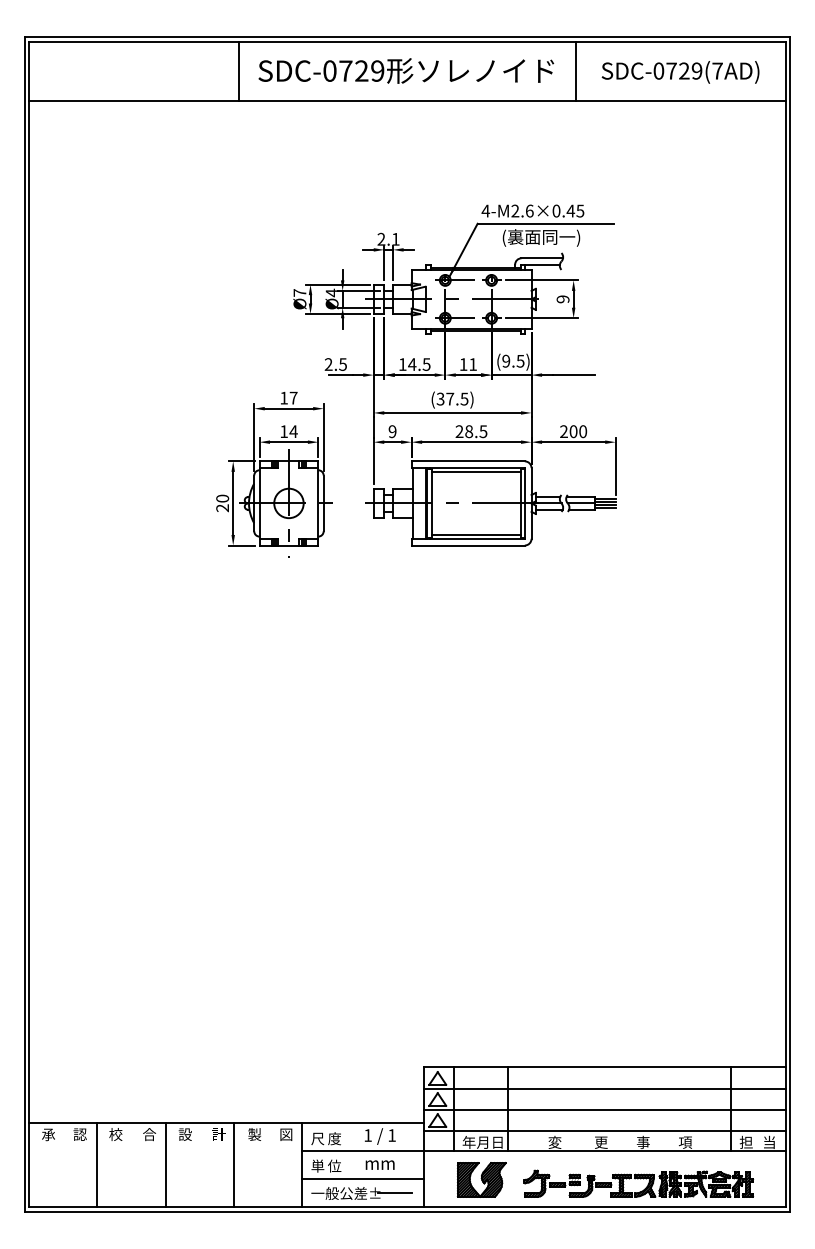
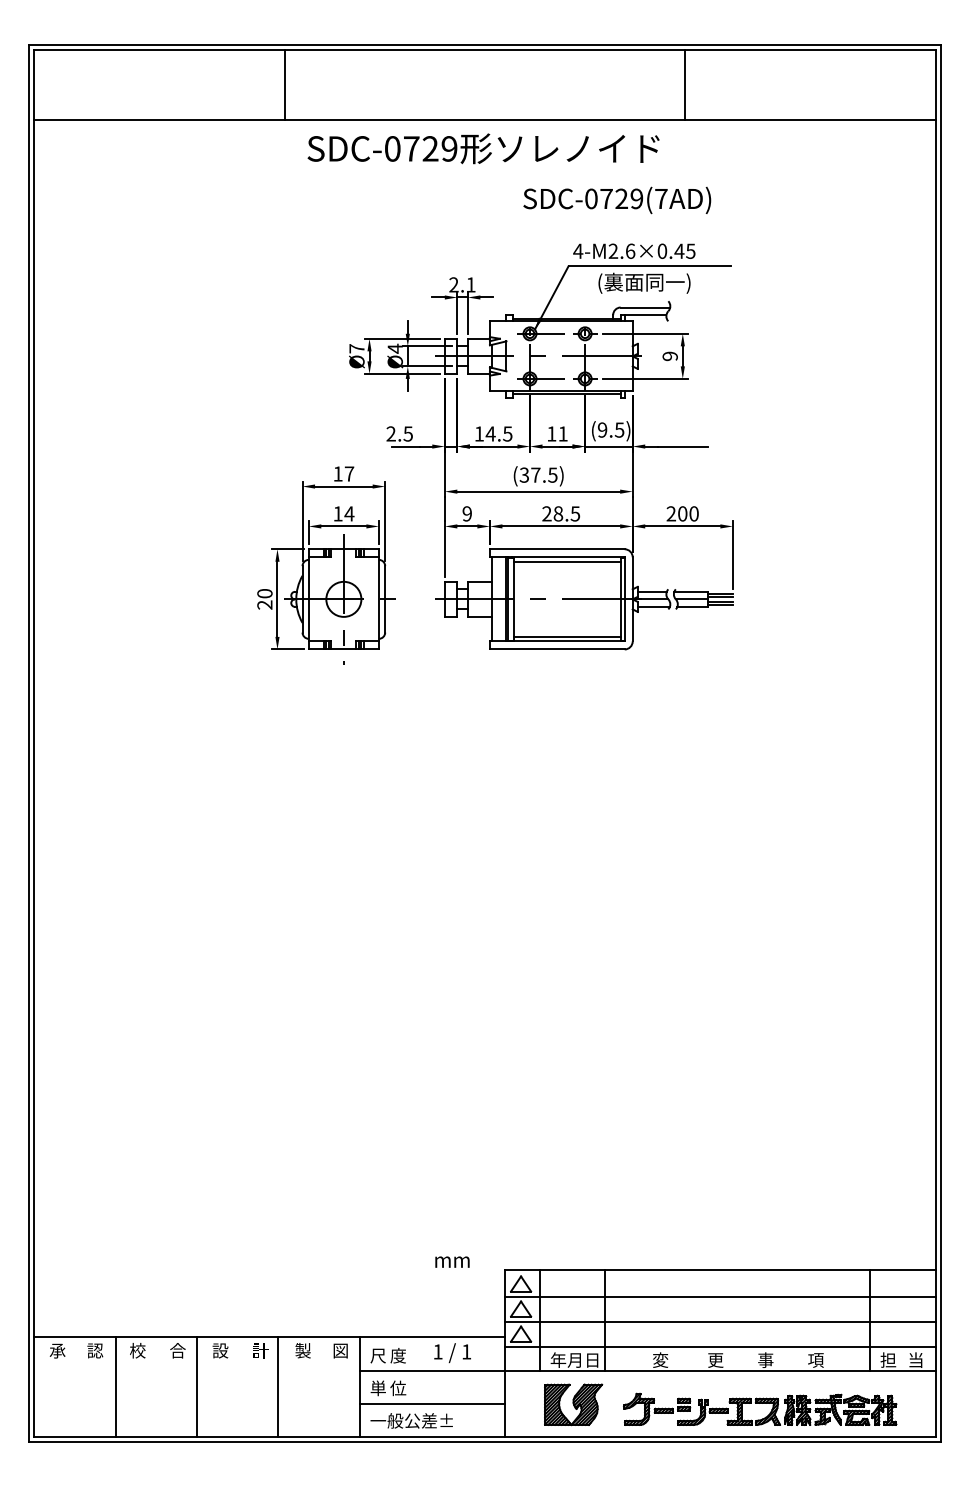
text: (406, 70) -> (483, 148), moved
text: (680, 72) -> (617, 200), moved
text: (379, 1164) -> (451, 1261), moved
line: (394, 1193) -> (469, 1420), removed

